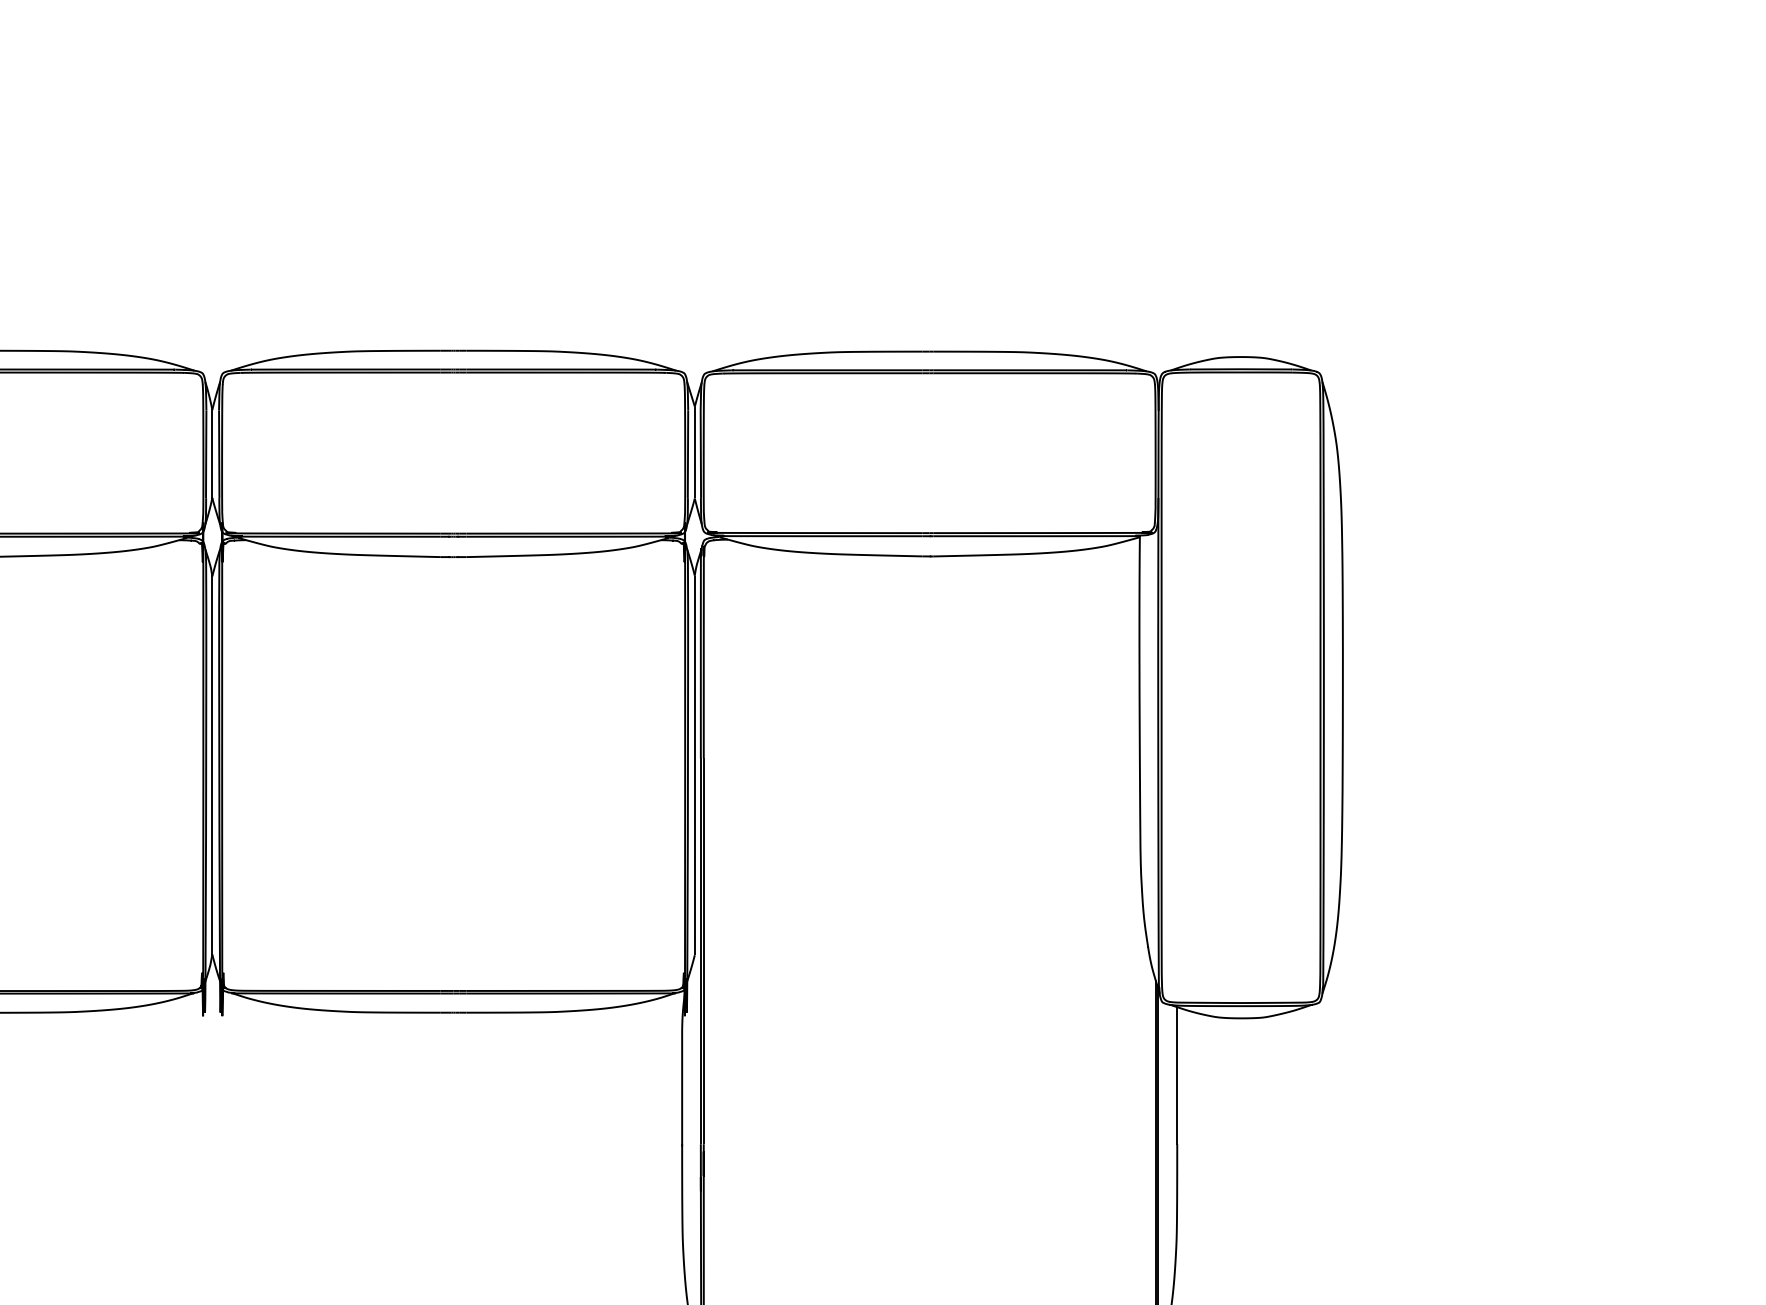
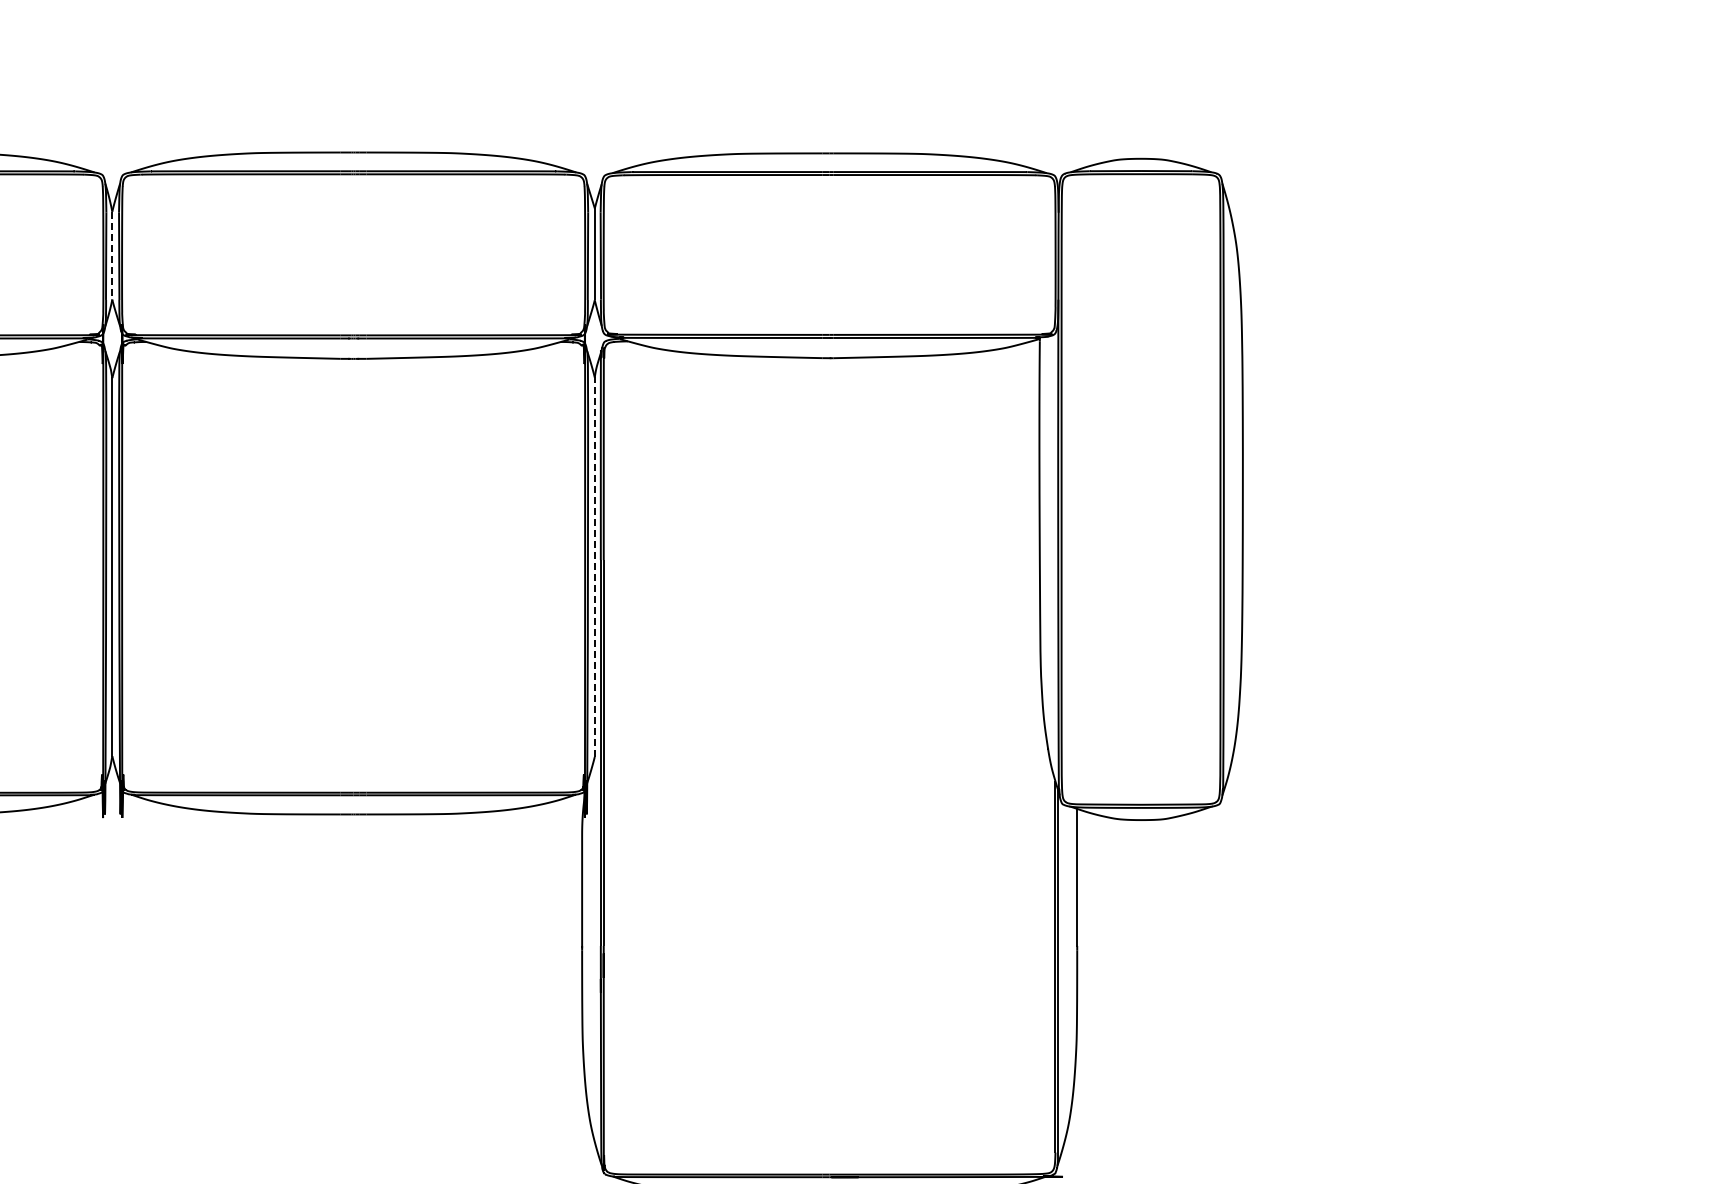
line: (212, 453) -> (112, 255), solid -> dashed
line: (694, 765) -> (594, 567), solid -> dashed

